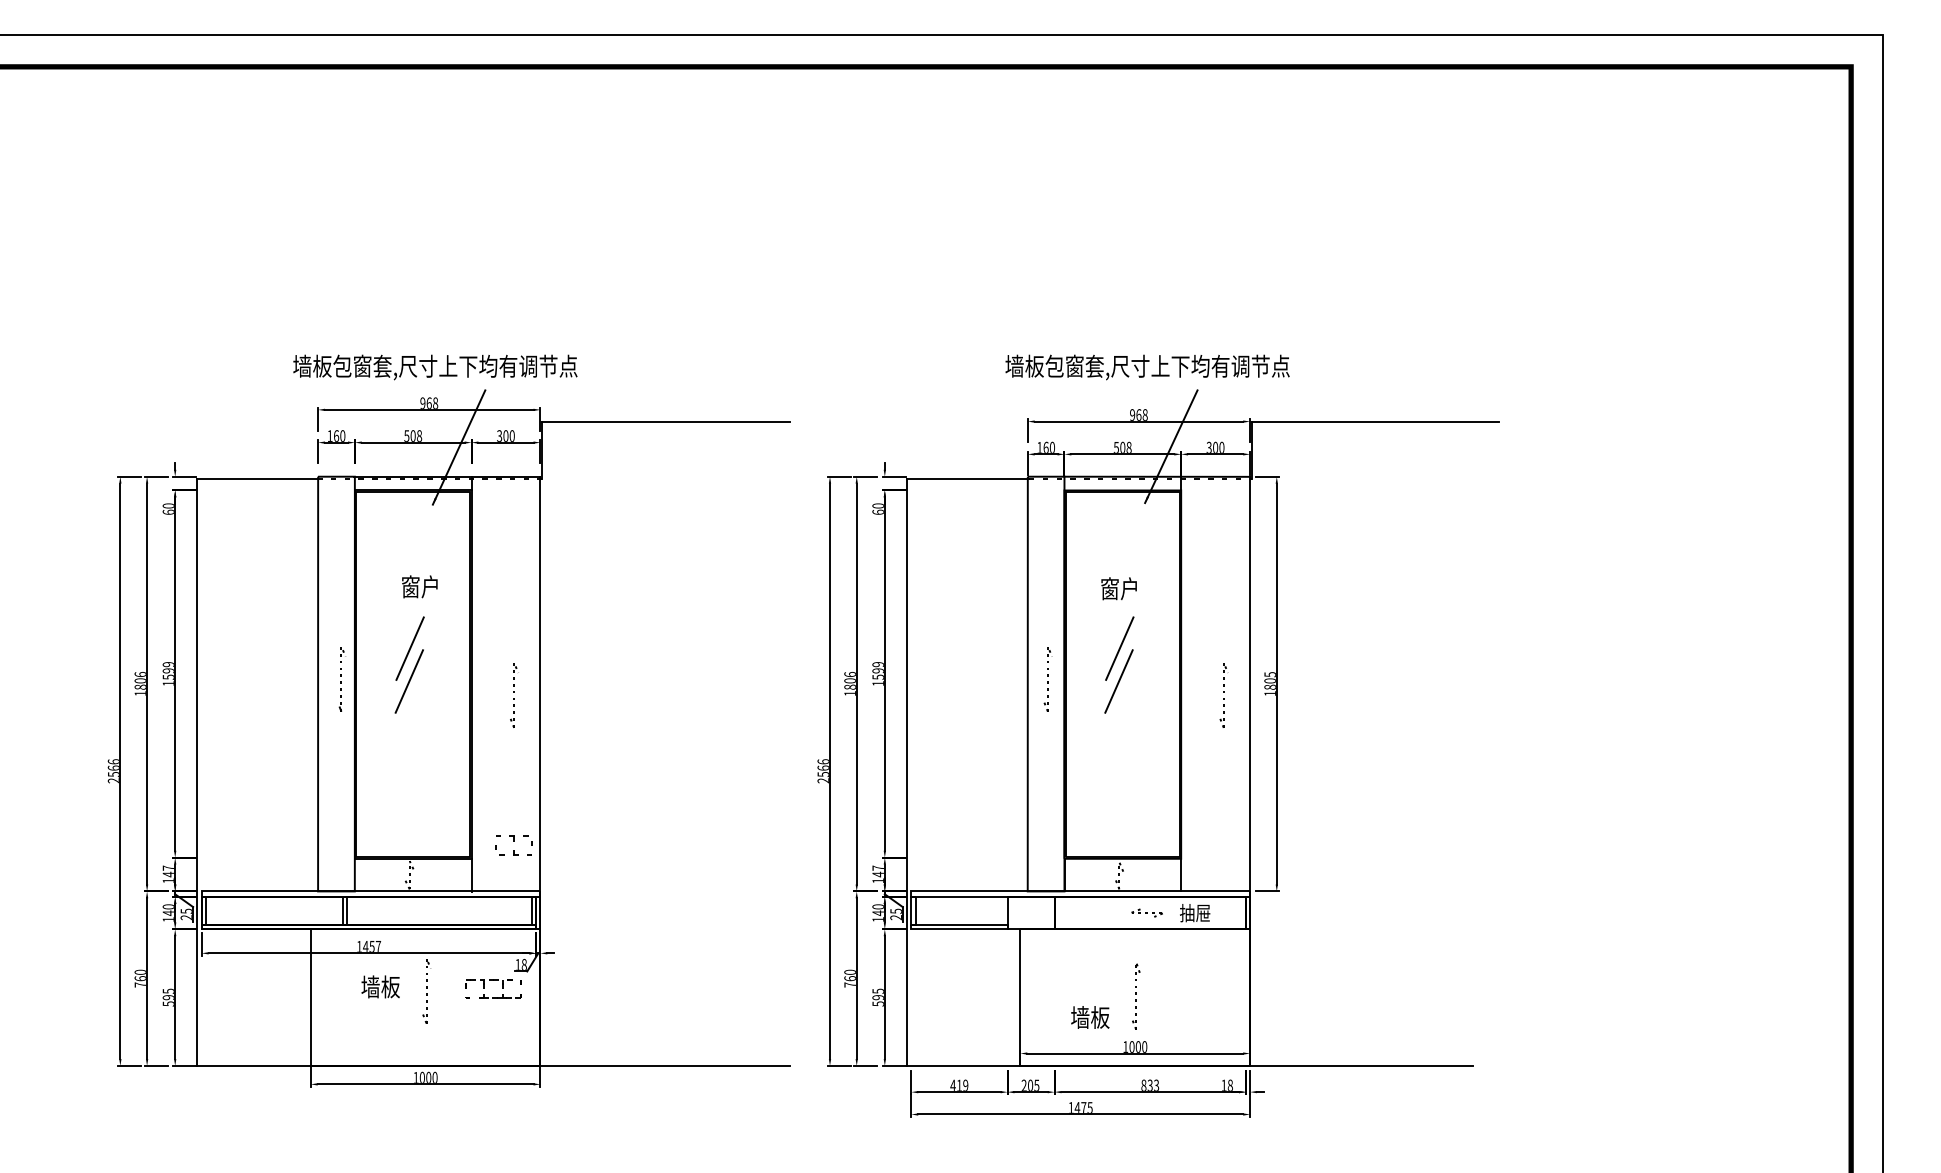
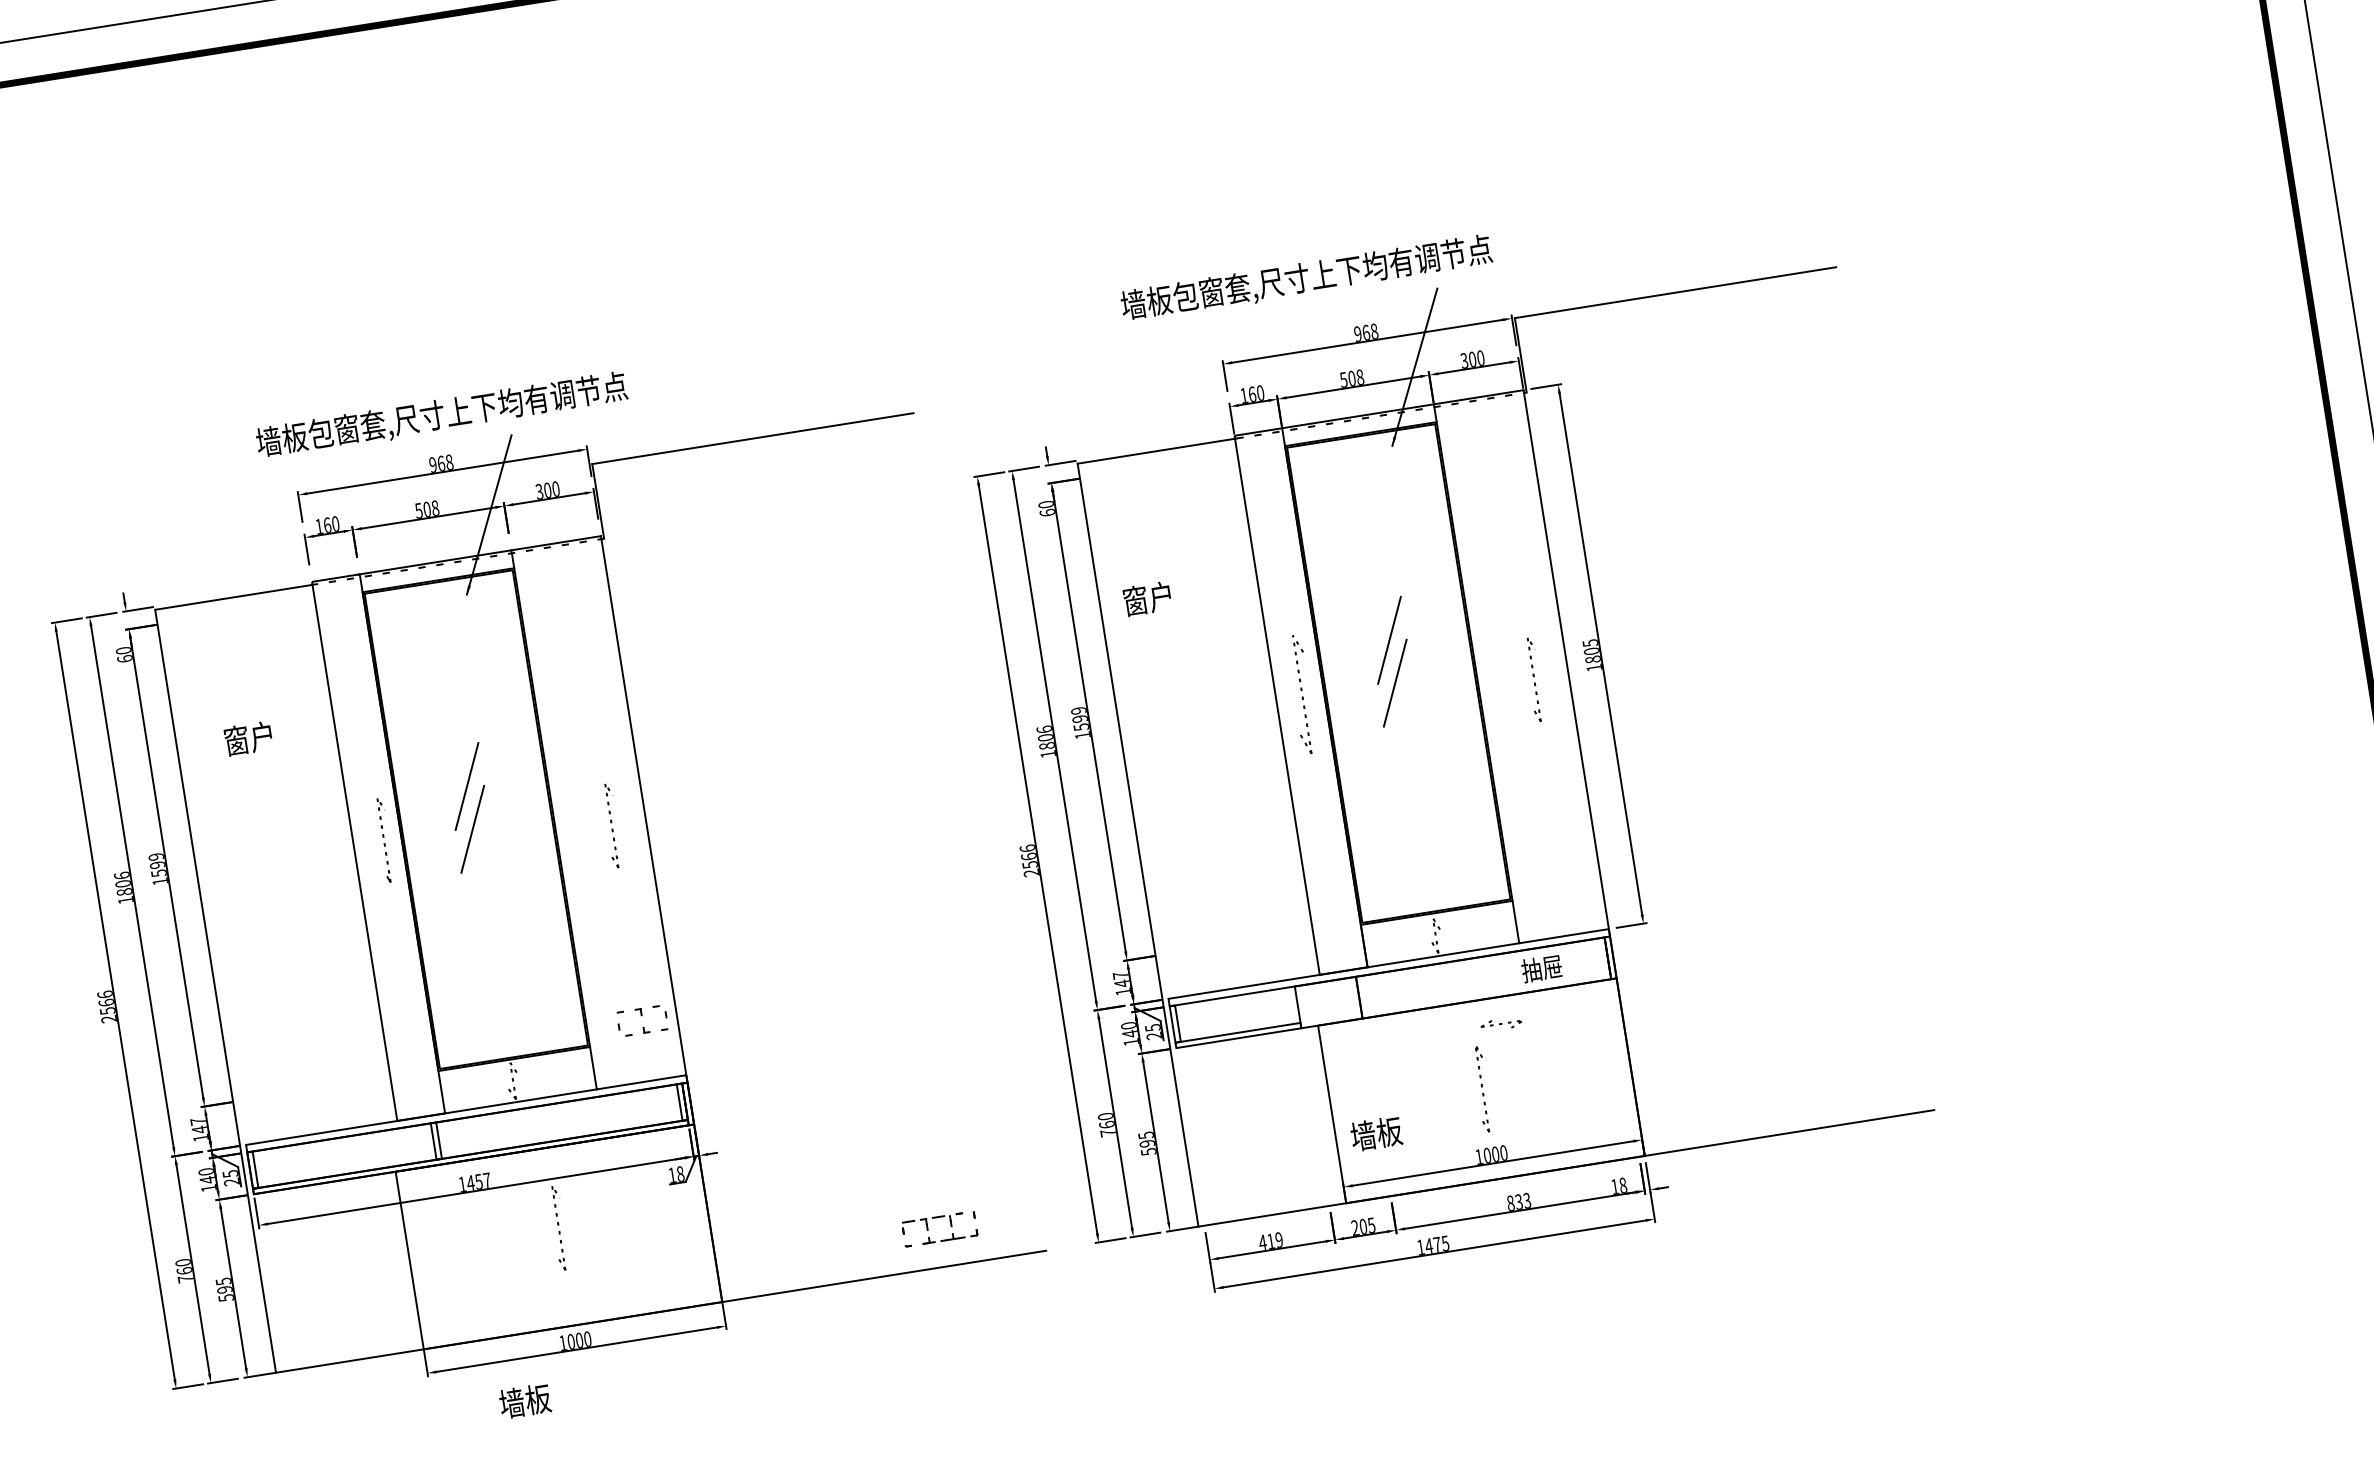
text: (1147, 367) -> (1306, 278), moved
text: (419, 586) -> (247, 738), moved
text: (1118, 588) -> (1146, 598), moved
part: (1047, 679) -> (1301, 695), size x1.4
part: (1146, 912) -> (1500, 1023), moved
part: (493, 980) -> (938, 1217), moved
text: (380, 986) -> (524, 1400), moved
text: (1090, 1017) -> (1376, 1133), moved

